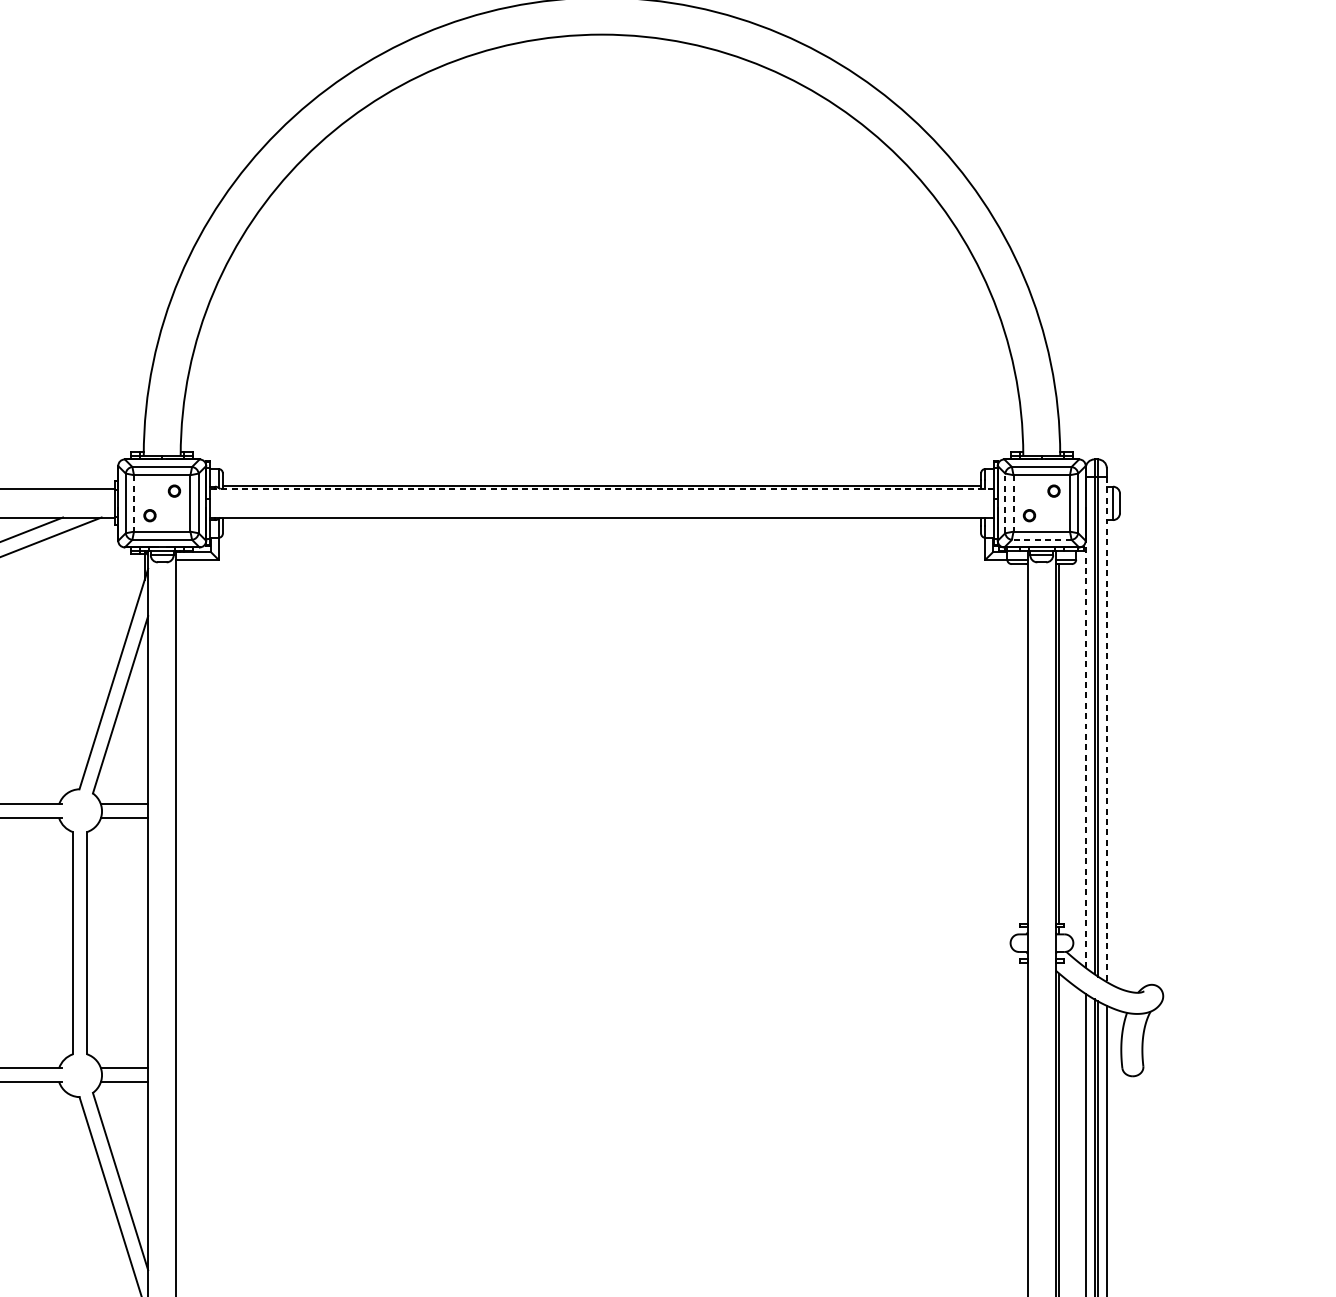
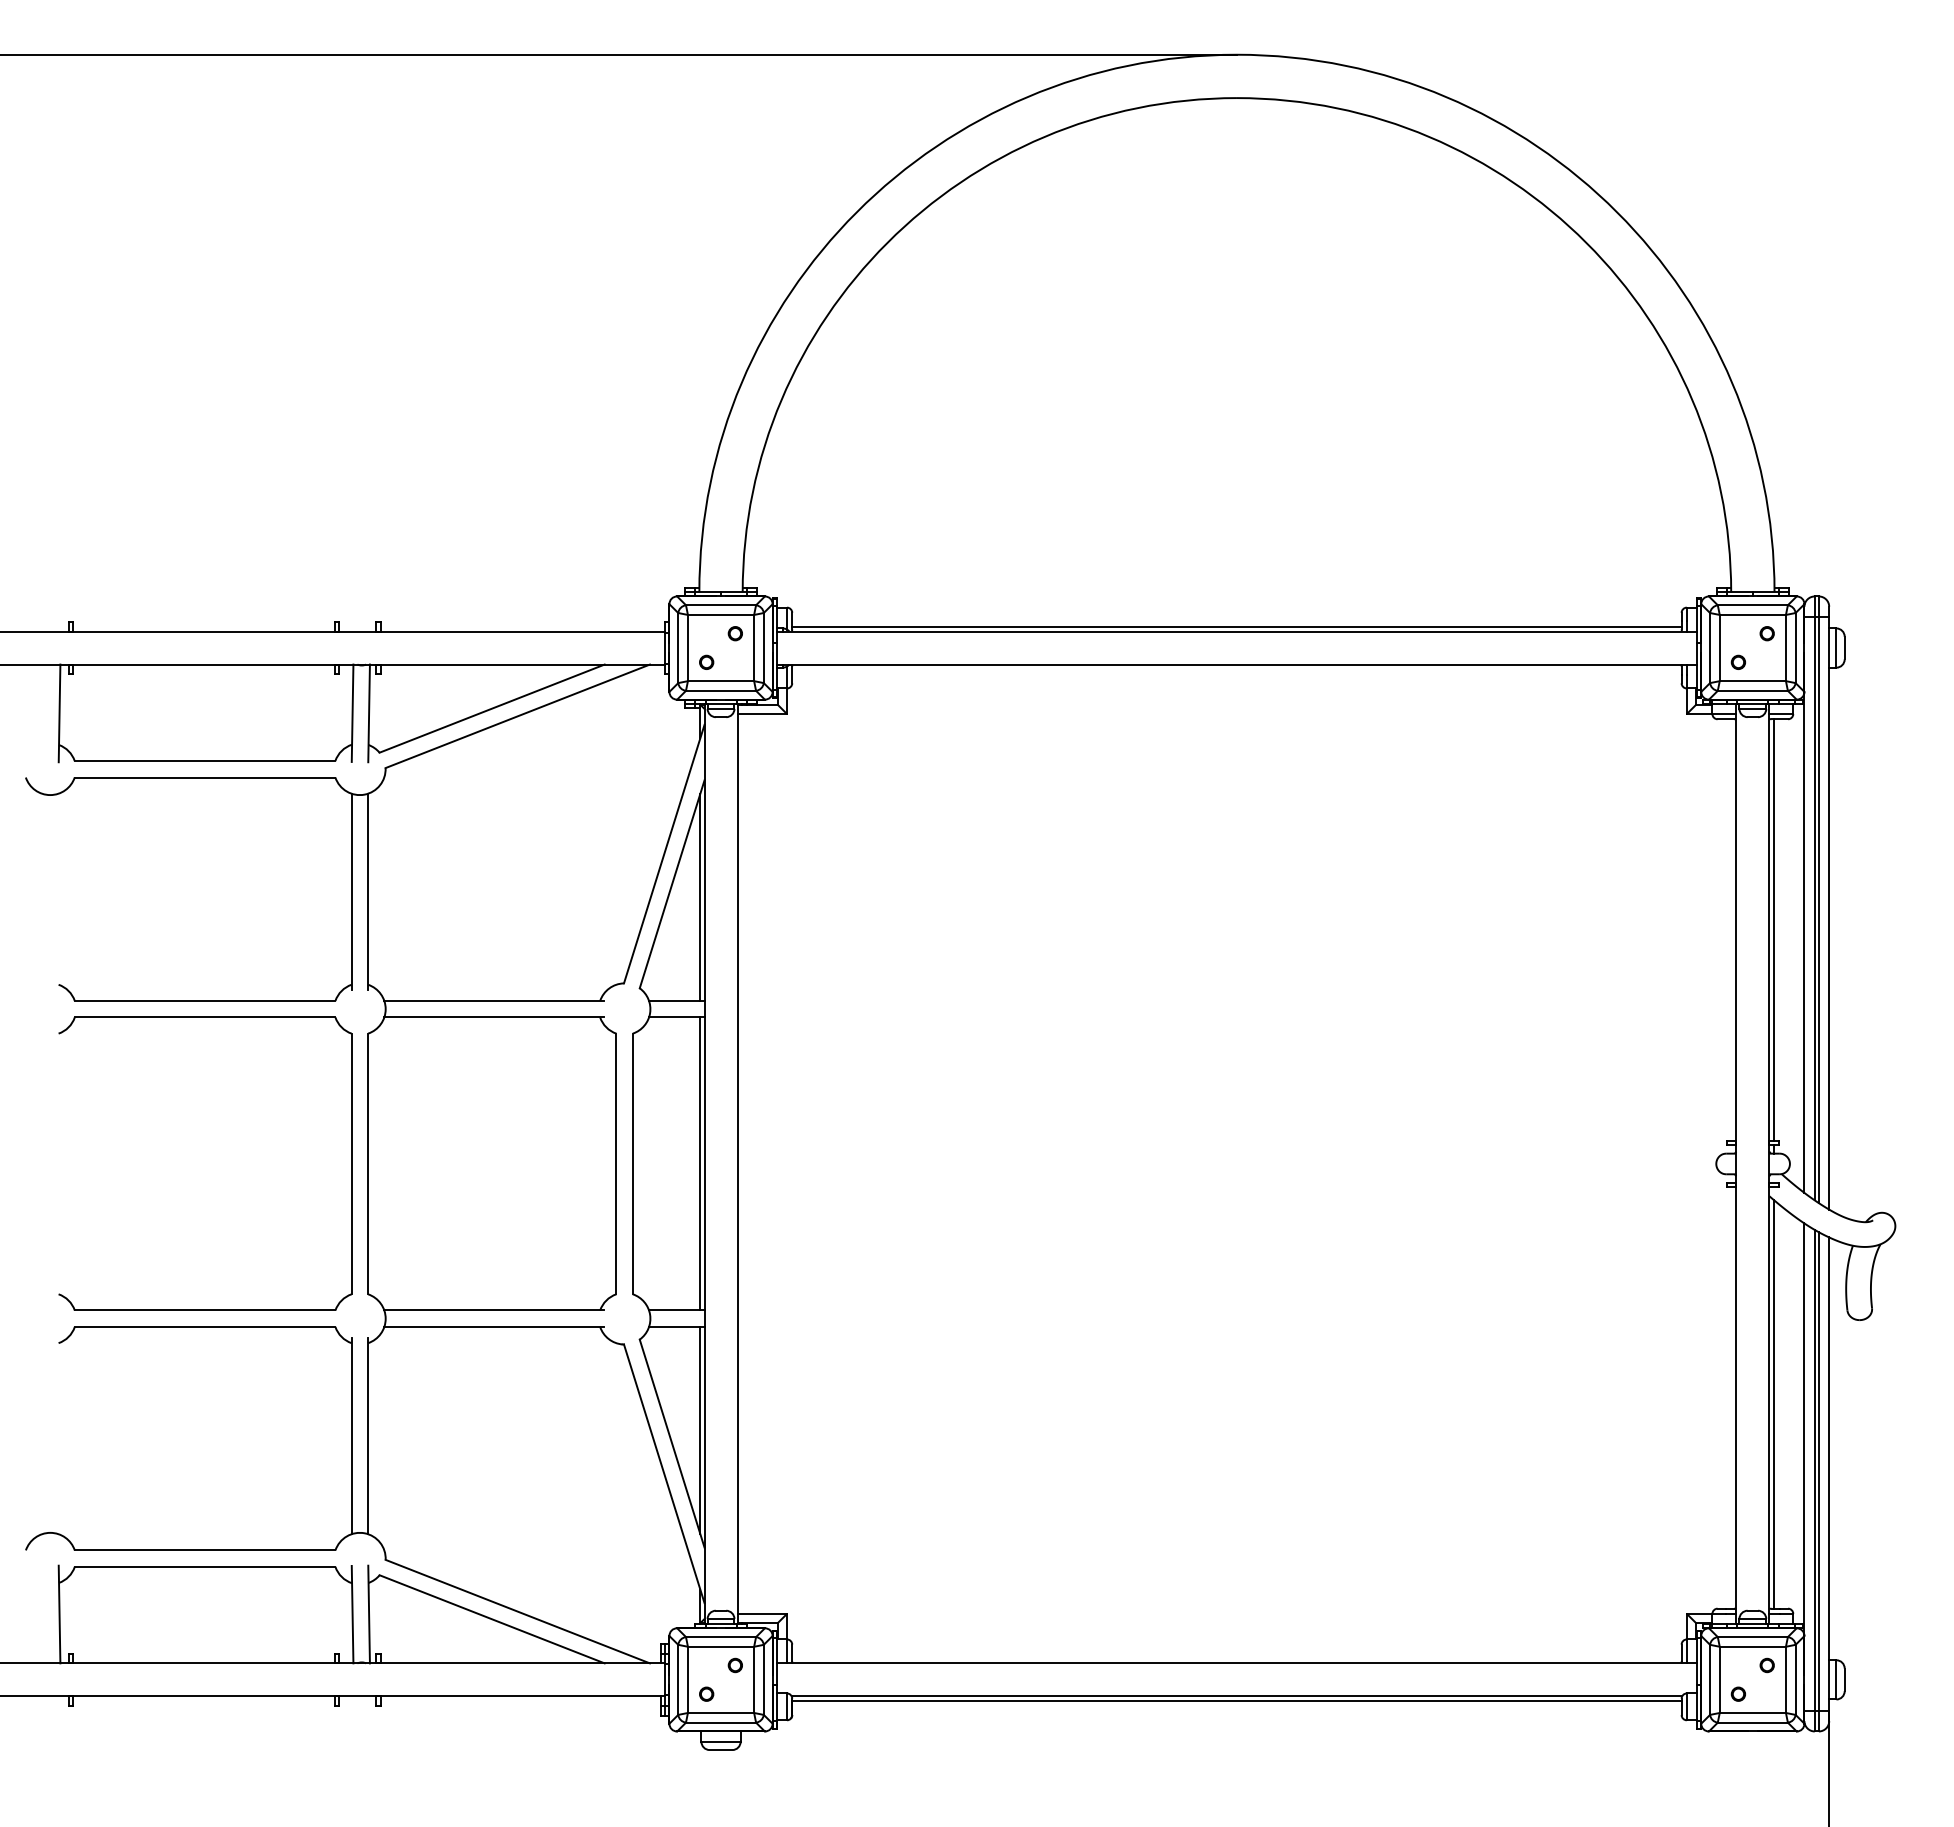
line: (601, 489) -> (1236, 631), dashed -> solid
line: (1005, 502) -> (1710, 647), dashed -> solid
line: (133, 503) -> (687, 648), dashed -> solid
line: (1013, 503) -> (1719, 648), dashed -> solid
line: (1041, 539) -> (1752, 690), dashed -> solid
line: (144, 715) -> (700, 896), added
line: (1107, 729) -> (1829, 913), dashed -> solid
line: (1085, 754) -> (1804, 942), dashed -> solid
line: (144, 942) -> (700, 1163), added
line: (144, 1170) -> (700, 1430), added

